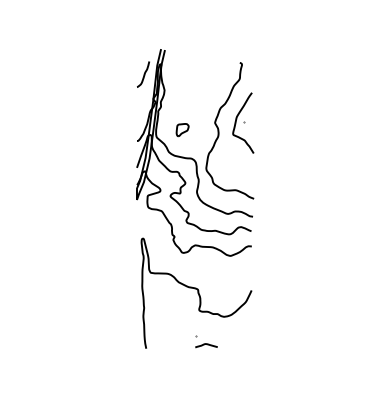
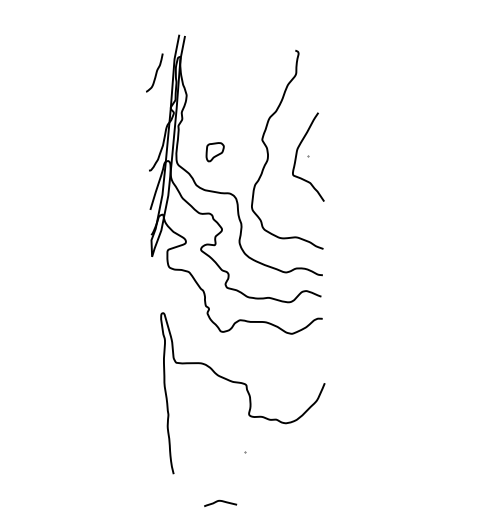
part: (243, 122) -> (307, 156), moved
curve: (206, 344) -> (220, 501), moved

